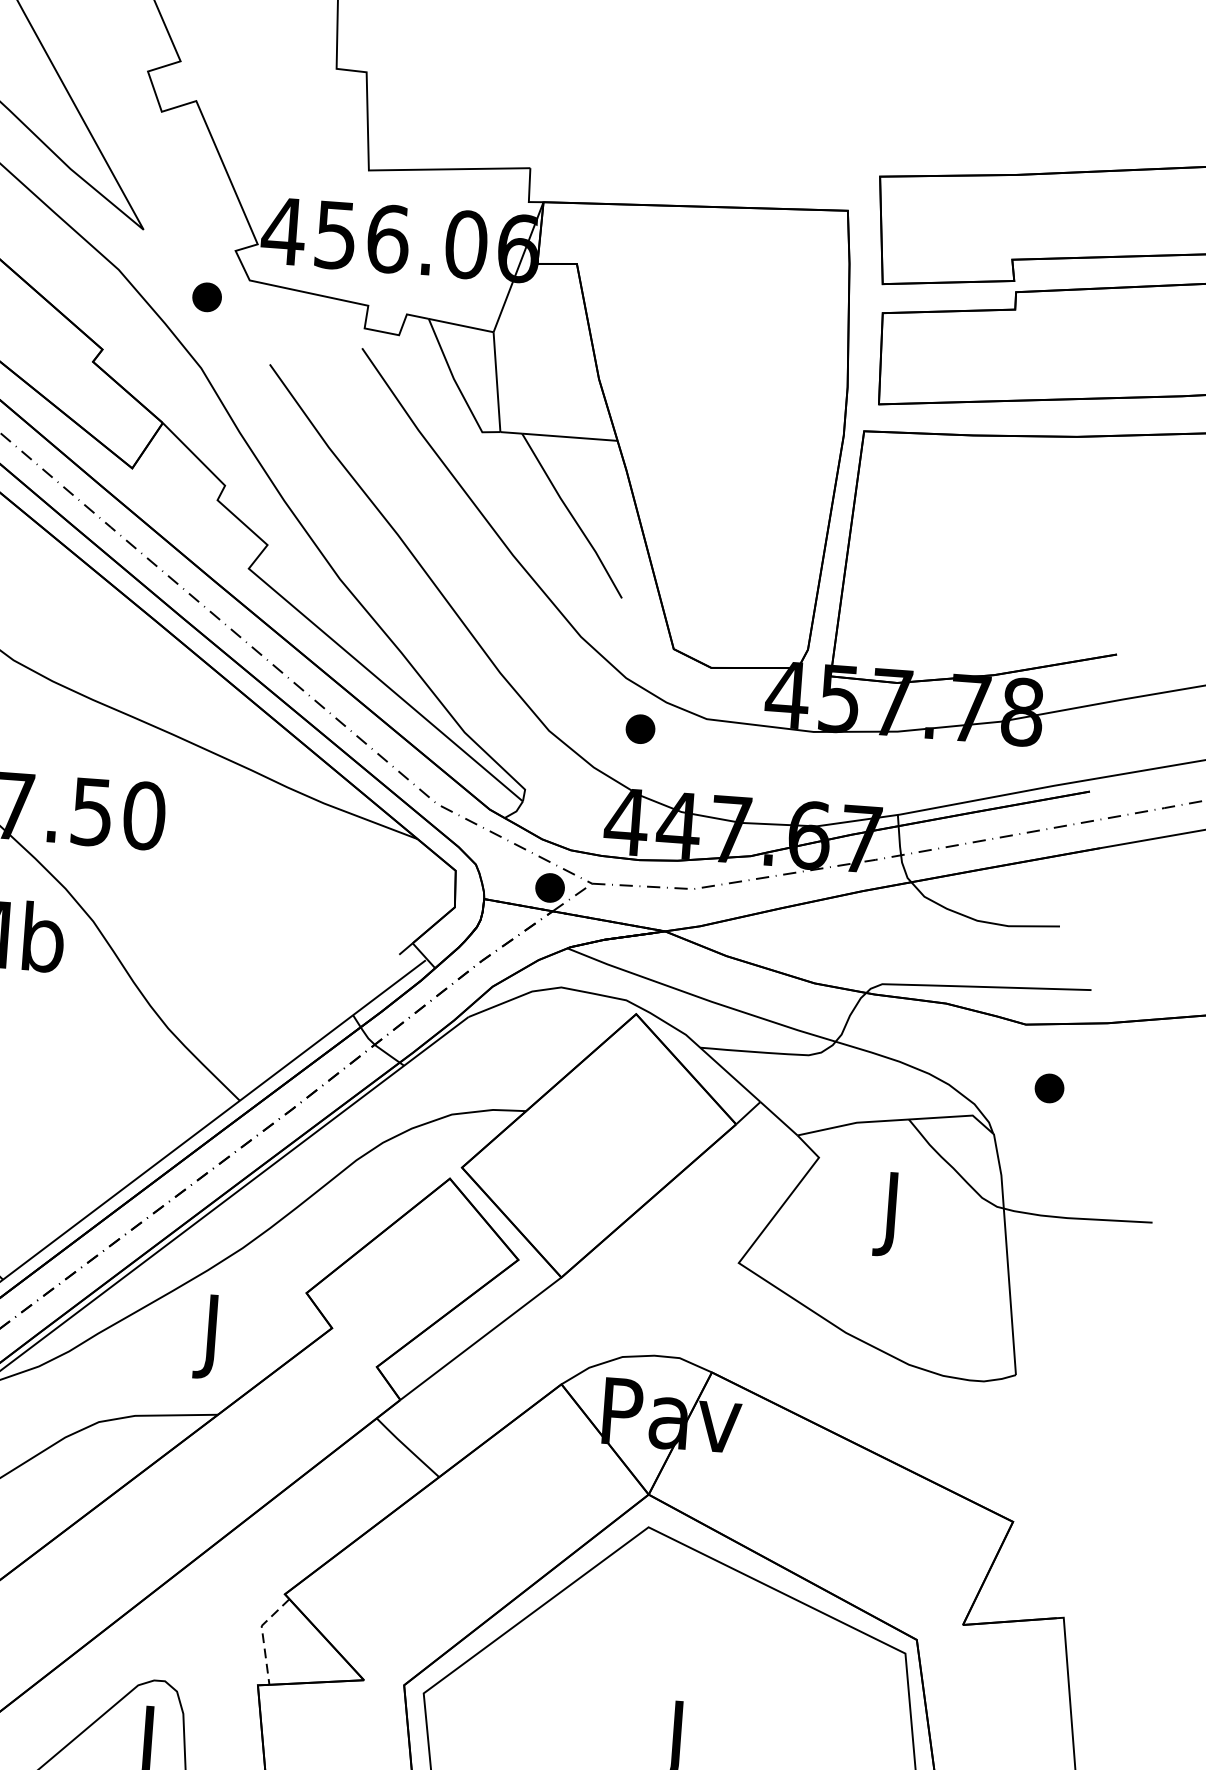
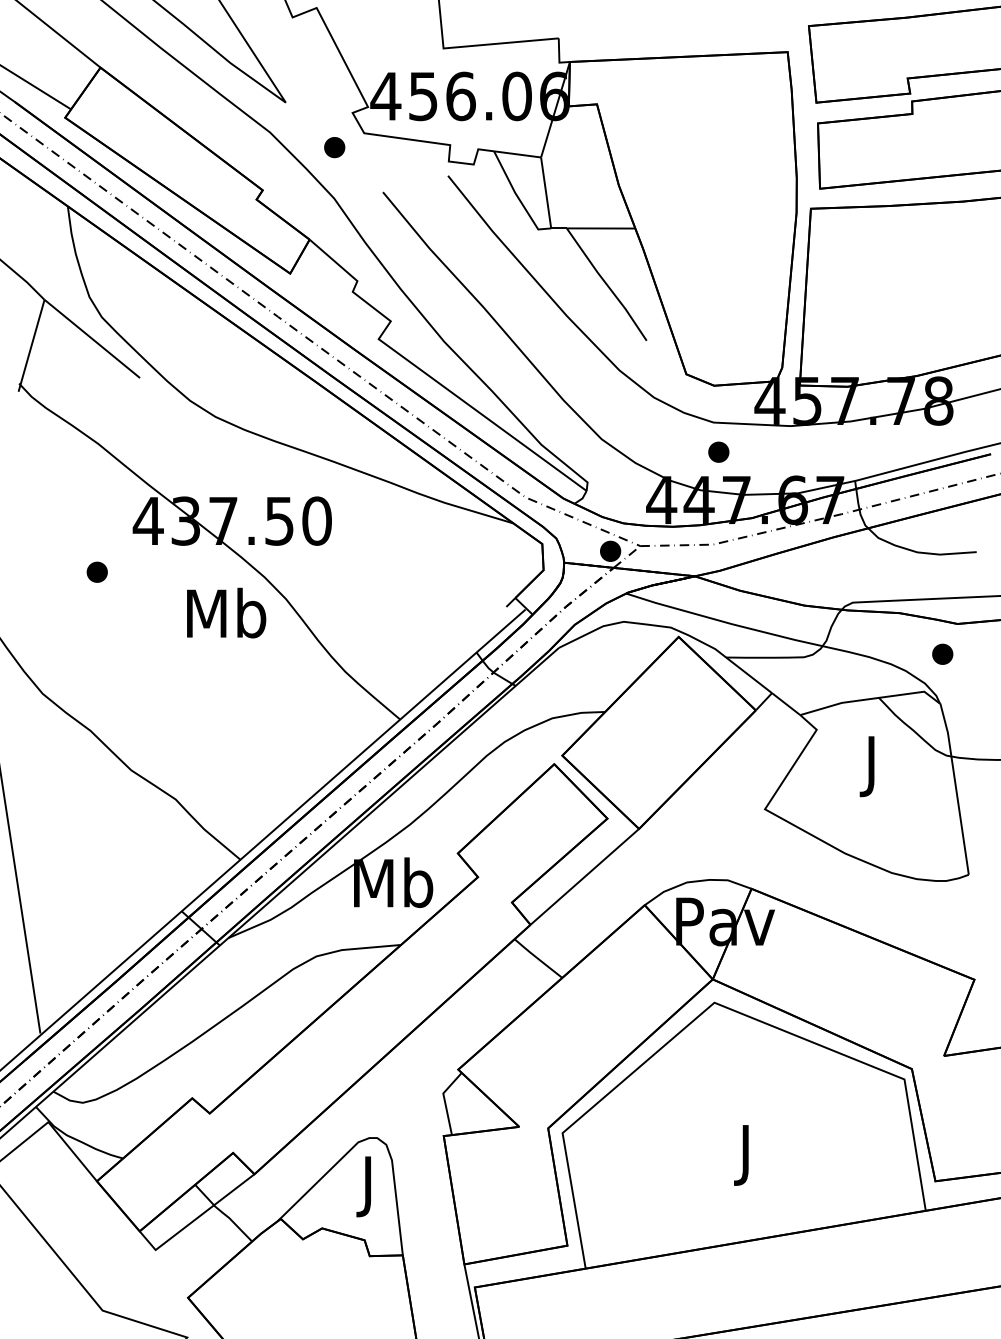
part: (640, 728) -> (718, 451), moved
part: (1049, 1087) -> (942, 653), moved
text: (213, 1335) -> (393, 888), J -> Mb
line: (262, 1635) -> (444, 1100), dashed -> solid

